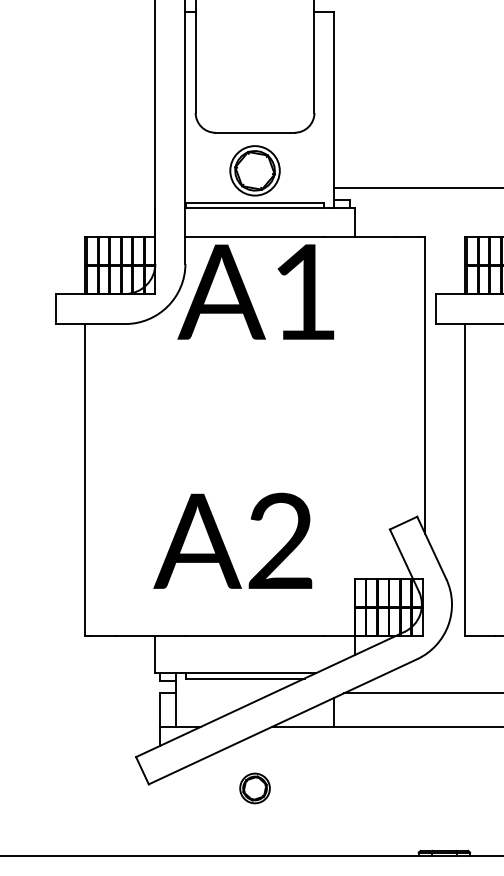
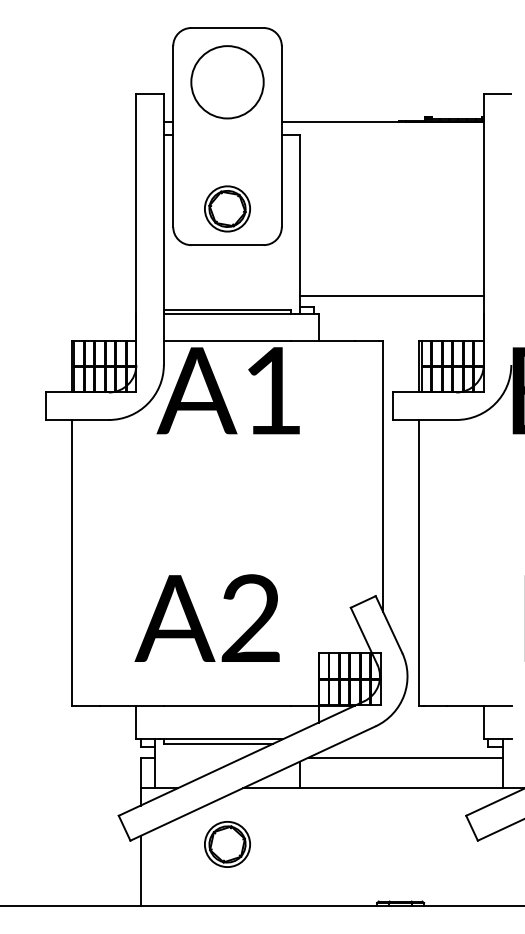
part: (255, 170) -> (227, 208), moved
part: (255, 788) -> (227, 844), size x1.67
line: (159, 816) -> (140, 870), added

